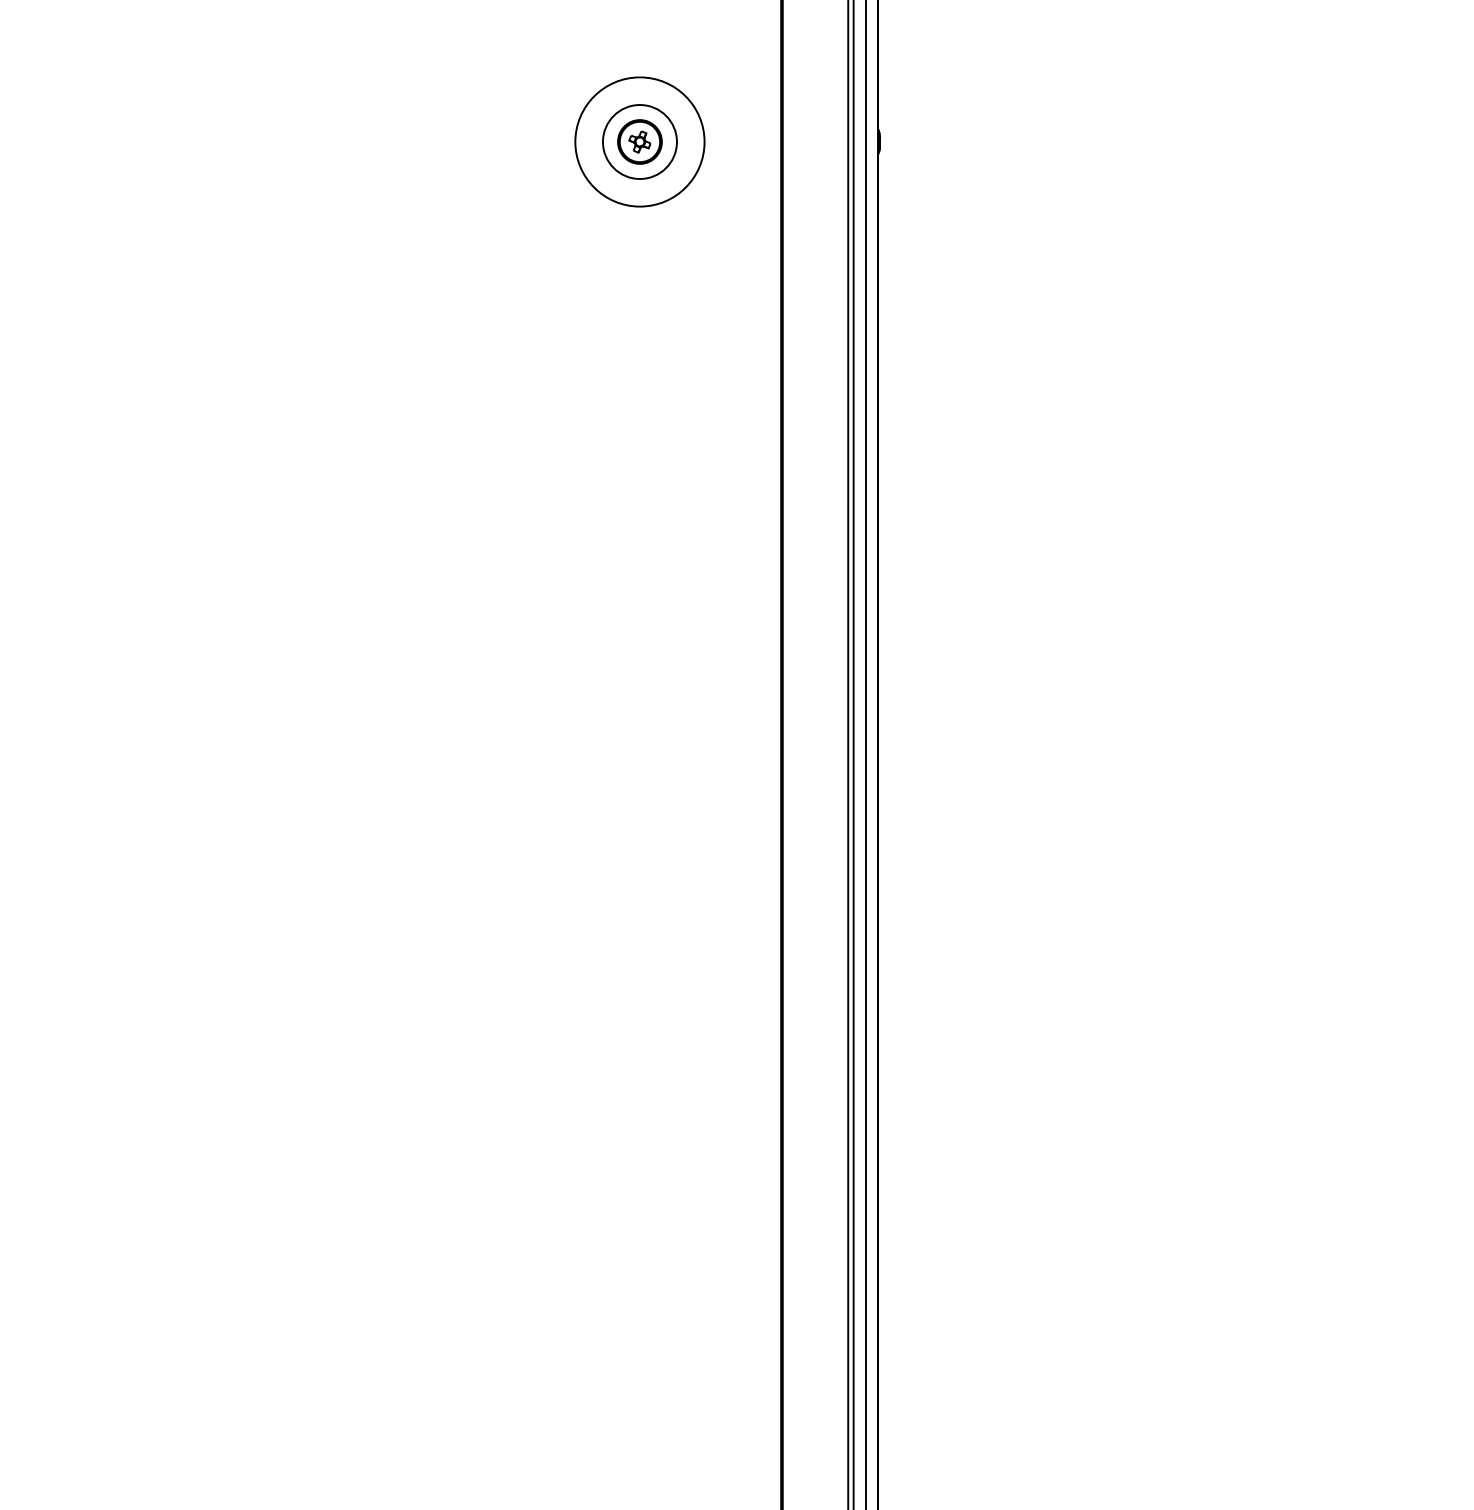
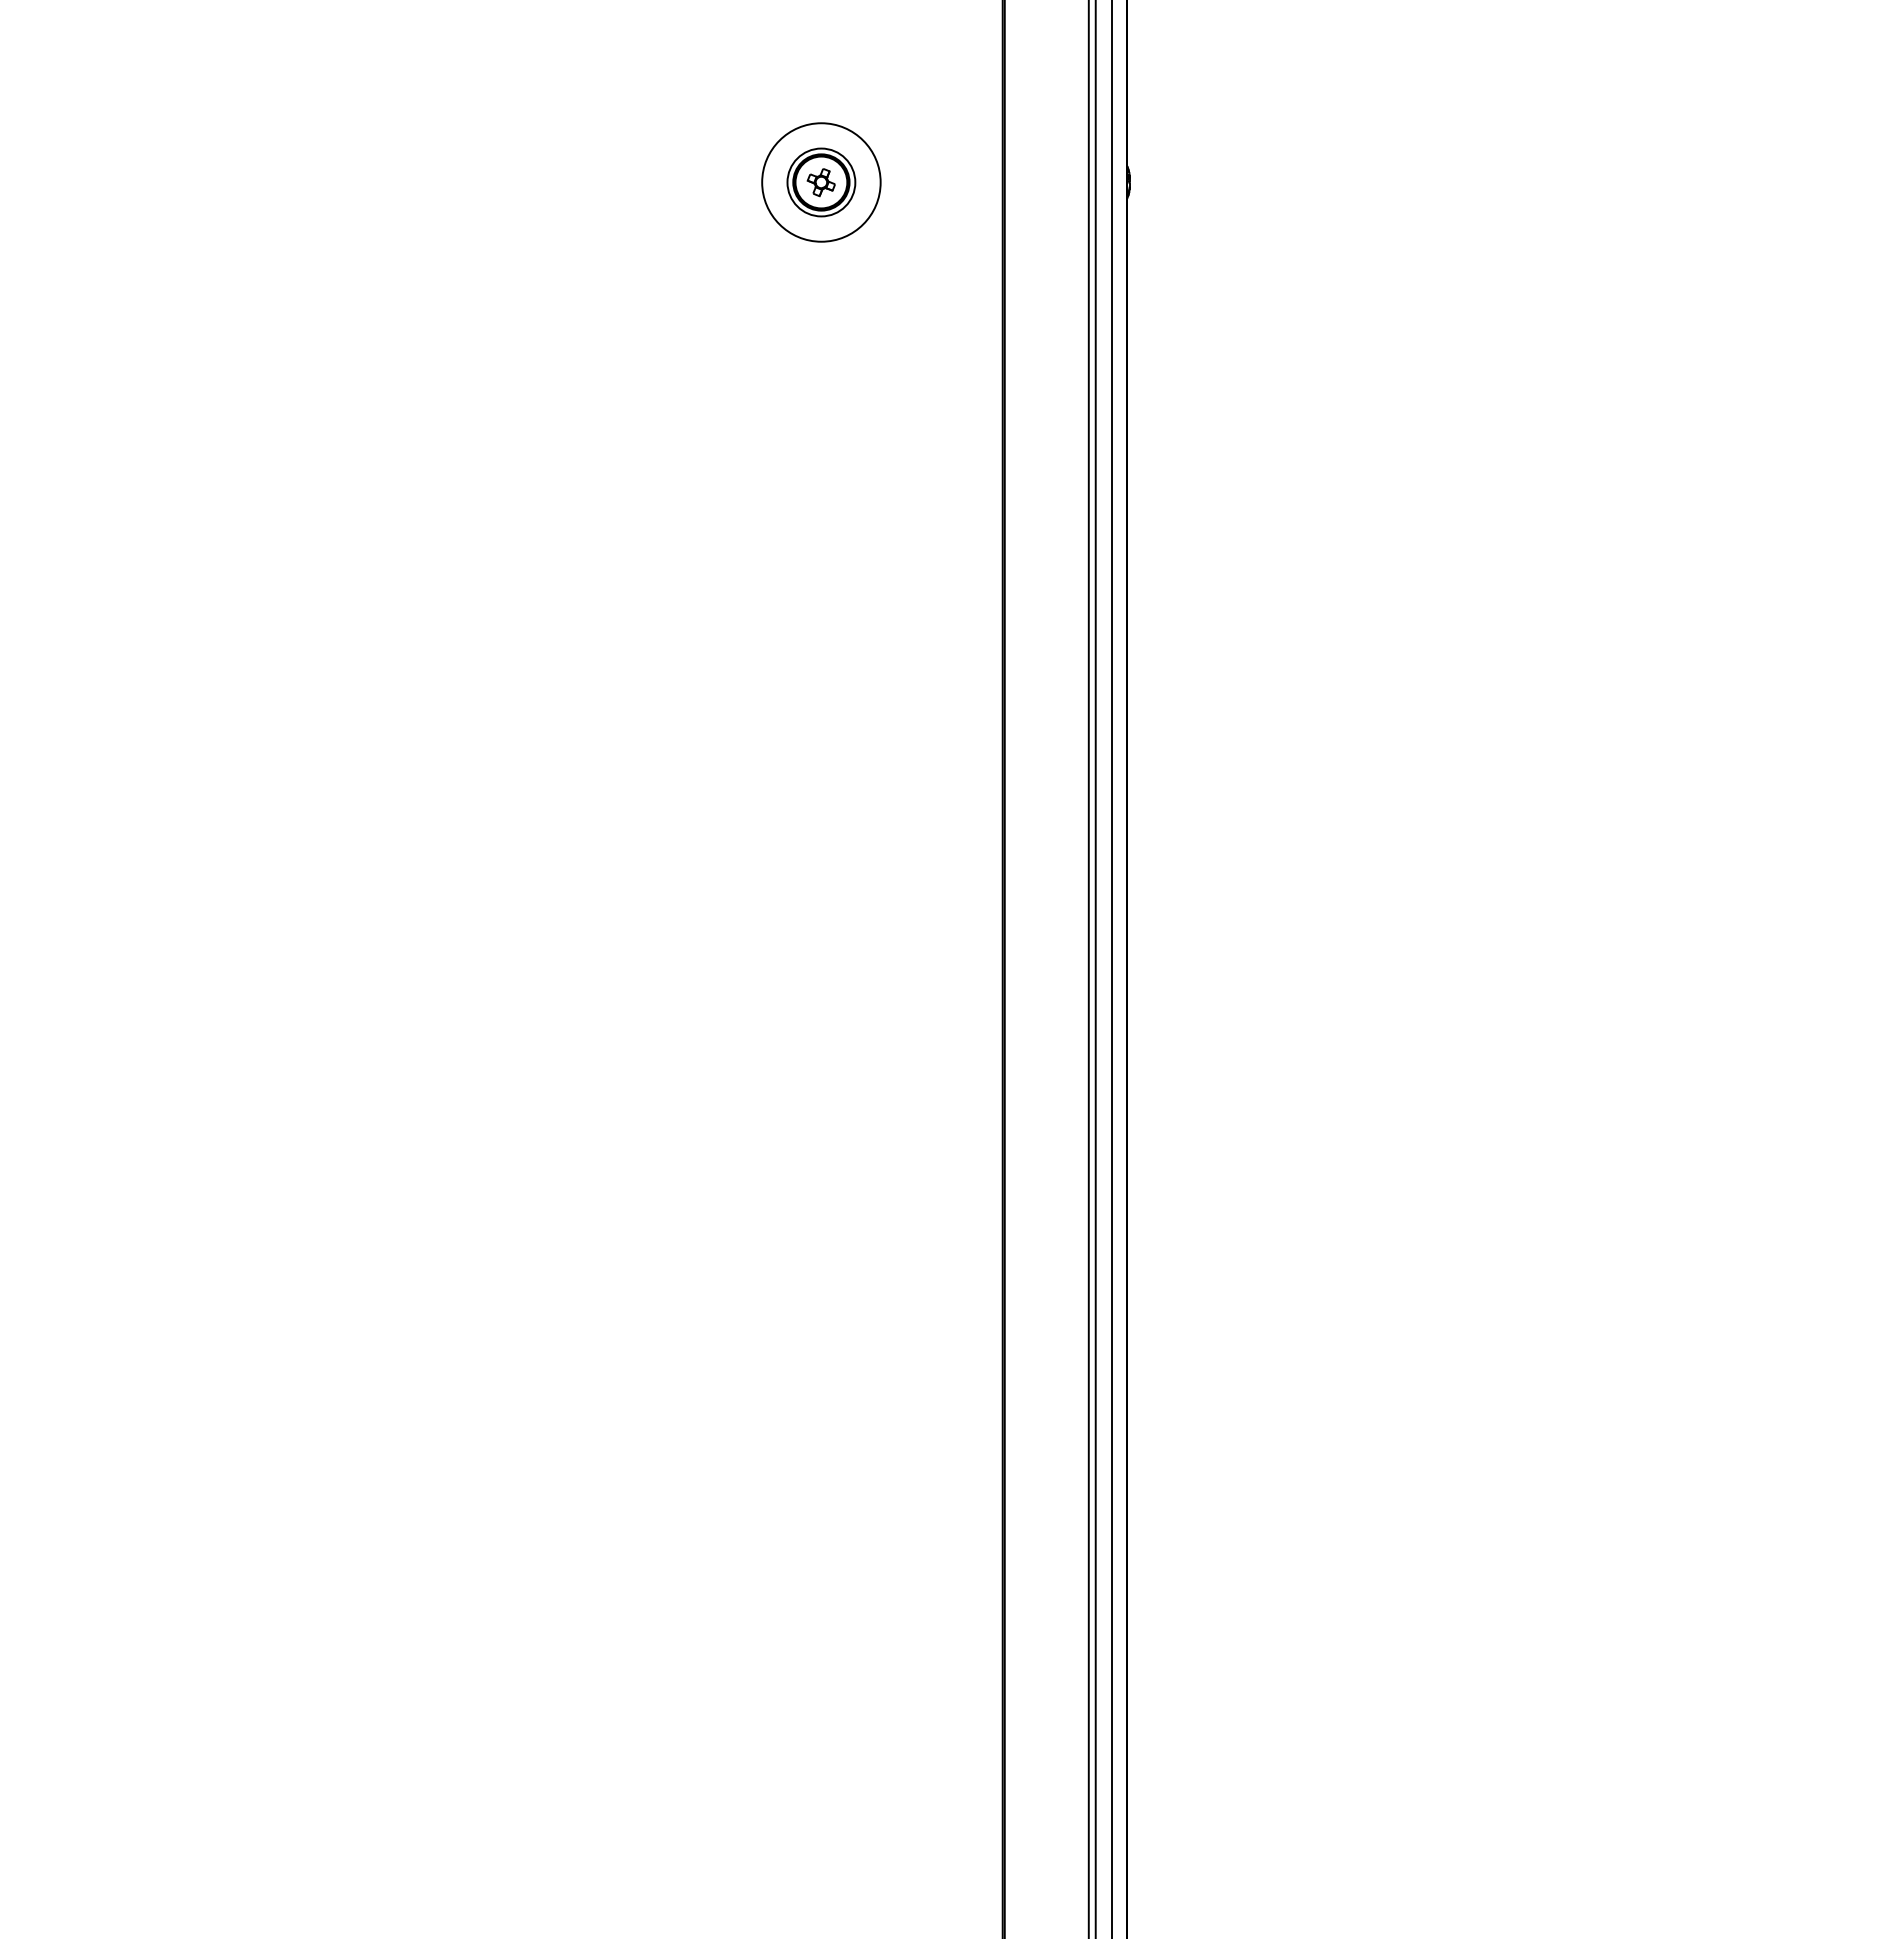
circle: (640, 142) -> (821, 182), size x0.71
circle: (640, 142) -> (821, 182), size x0.71

